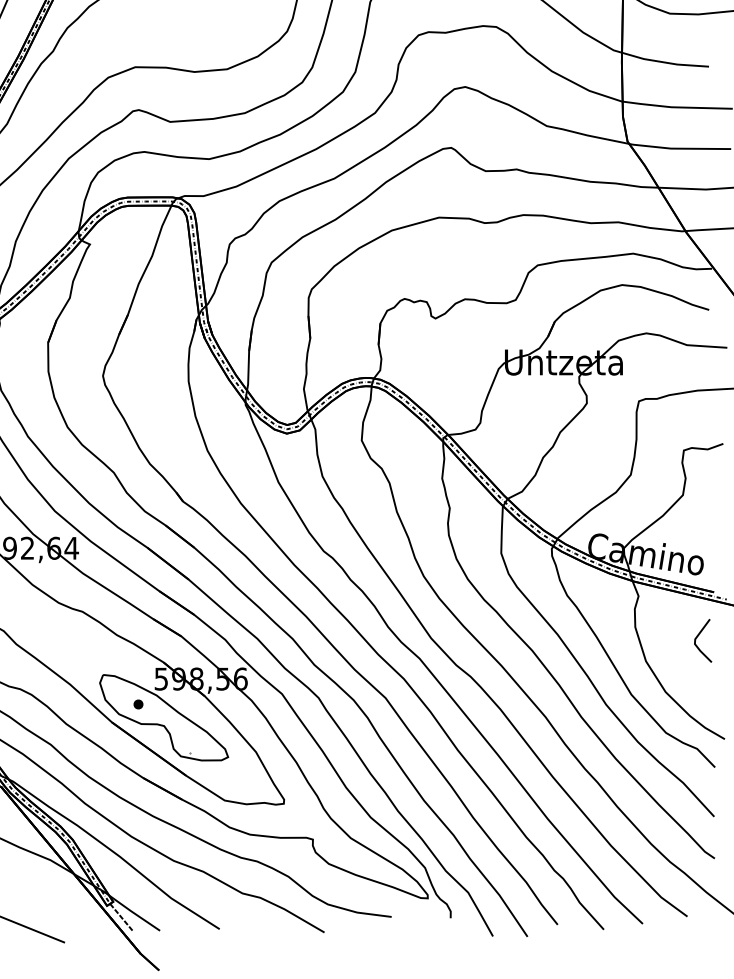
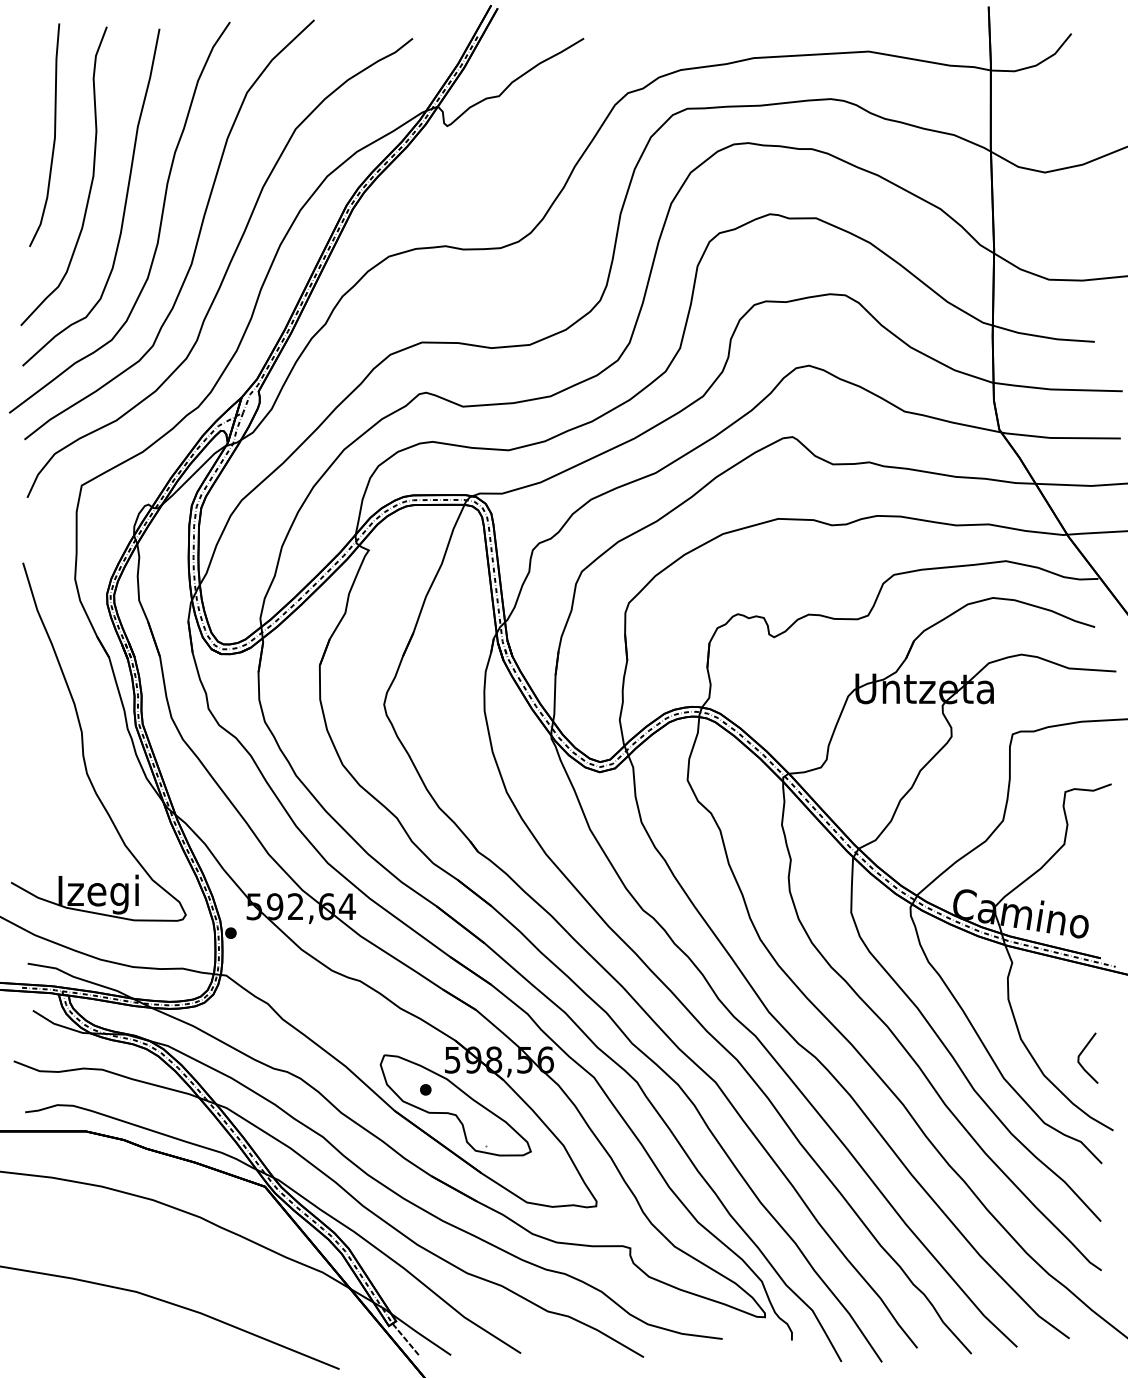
line: (697, 637) -> (1081, 1054), moved

